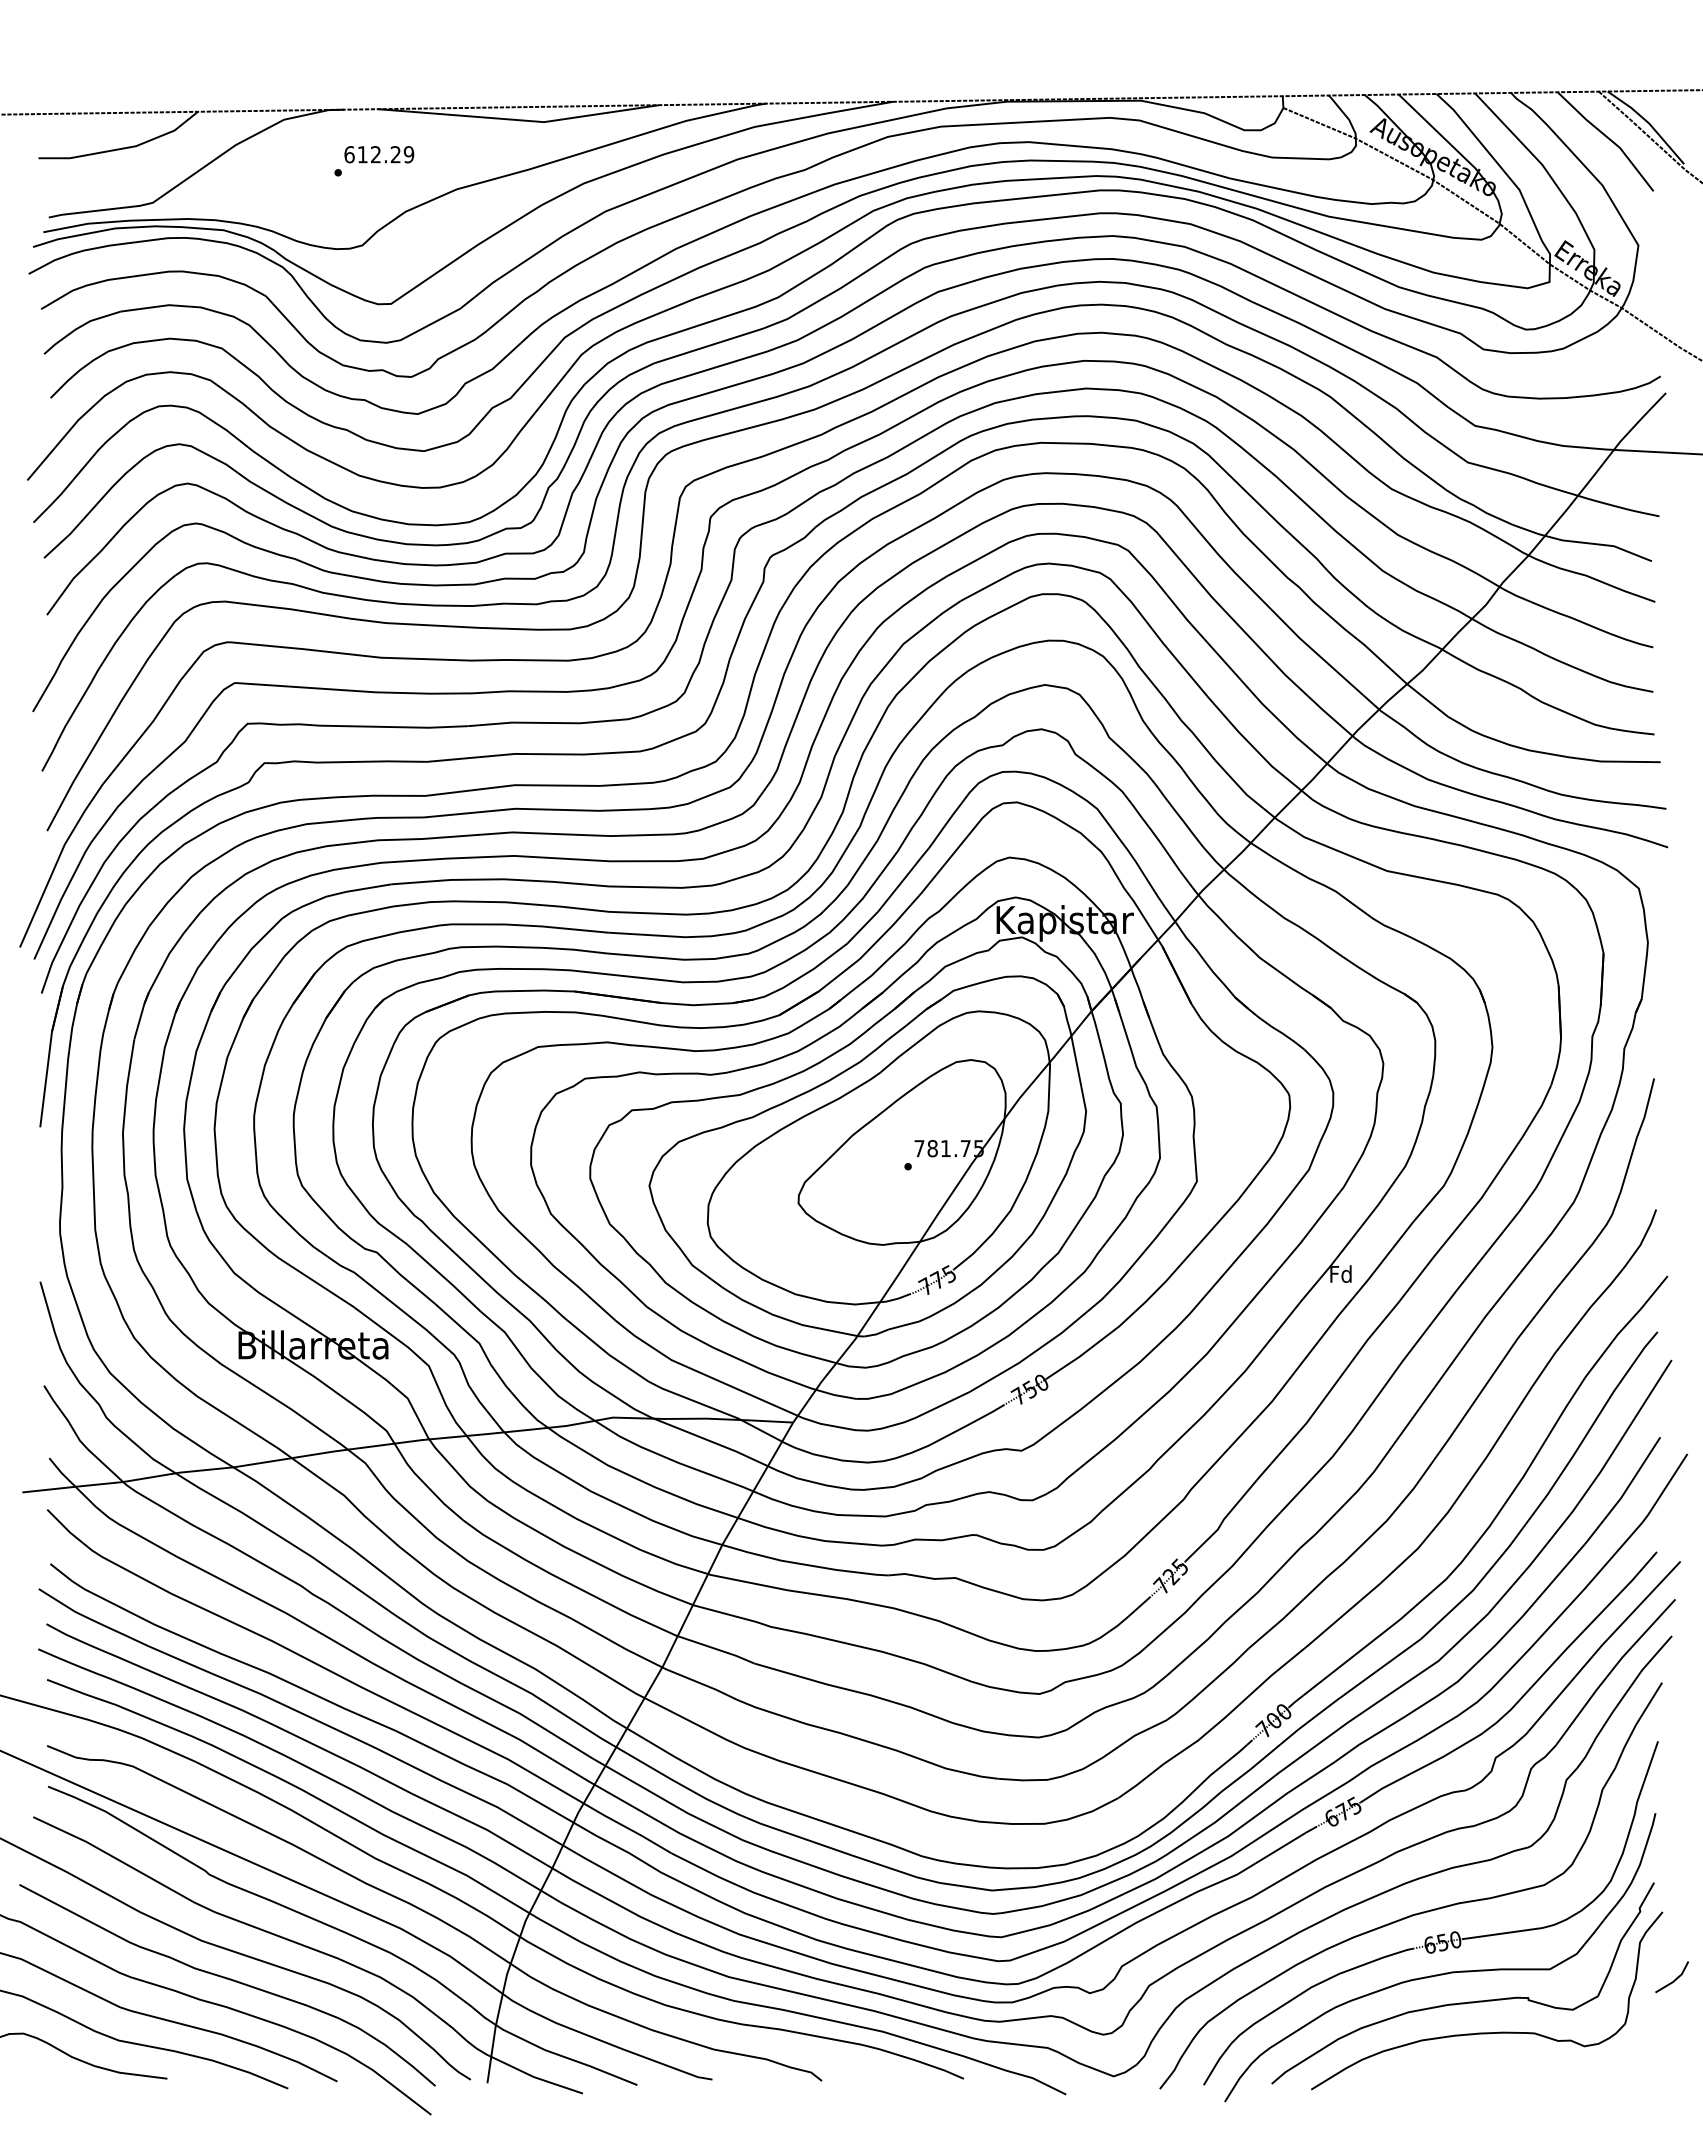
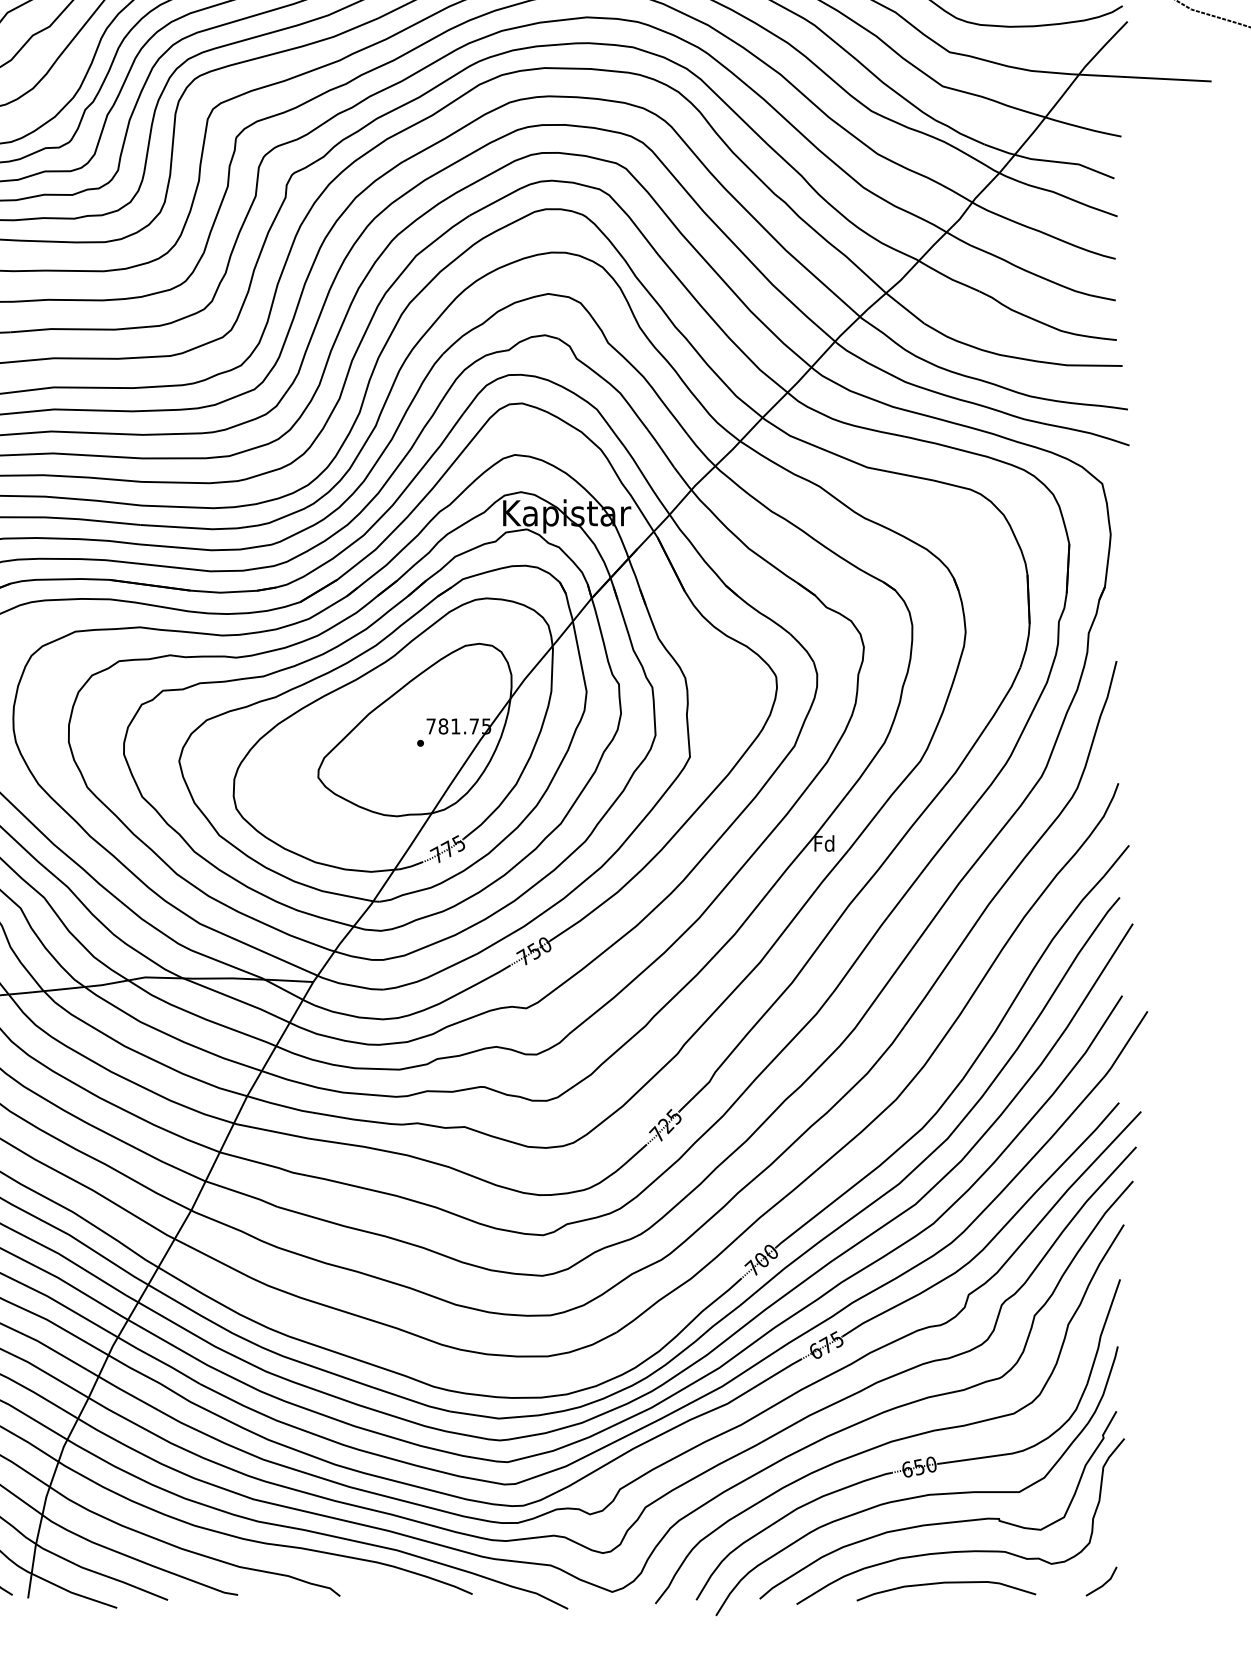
line: (1674, 1979) -> (1103, 1583), moved
curve: (1471, 2067) -> (946, 1583), added

